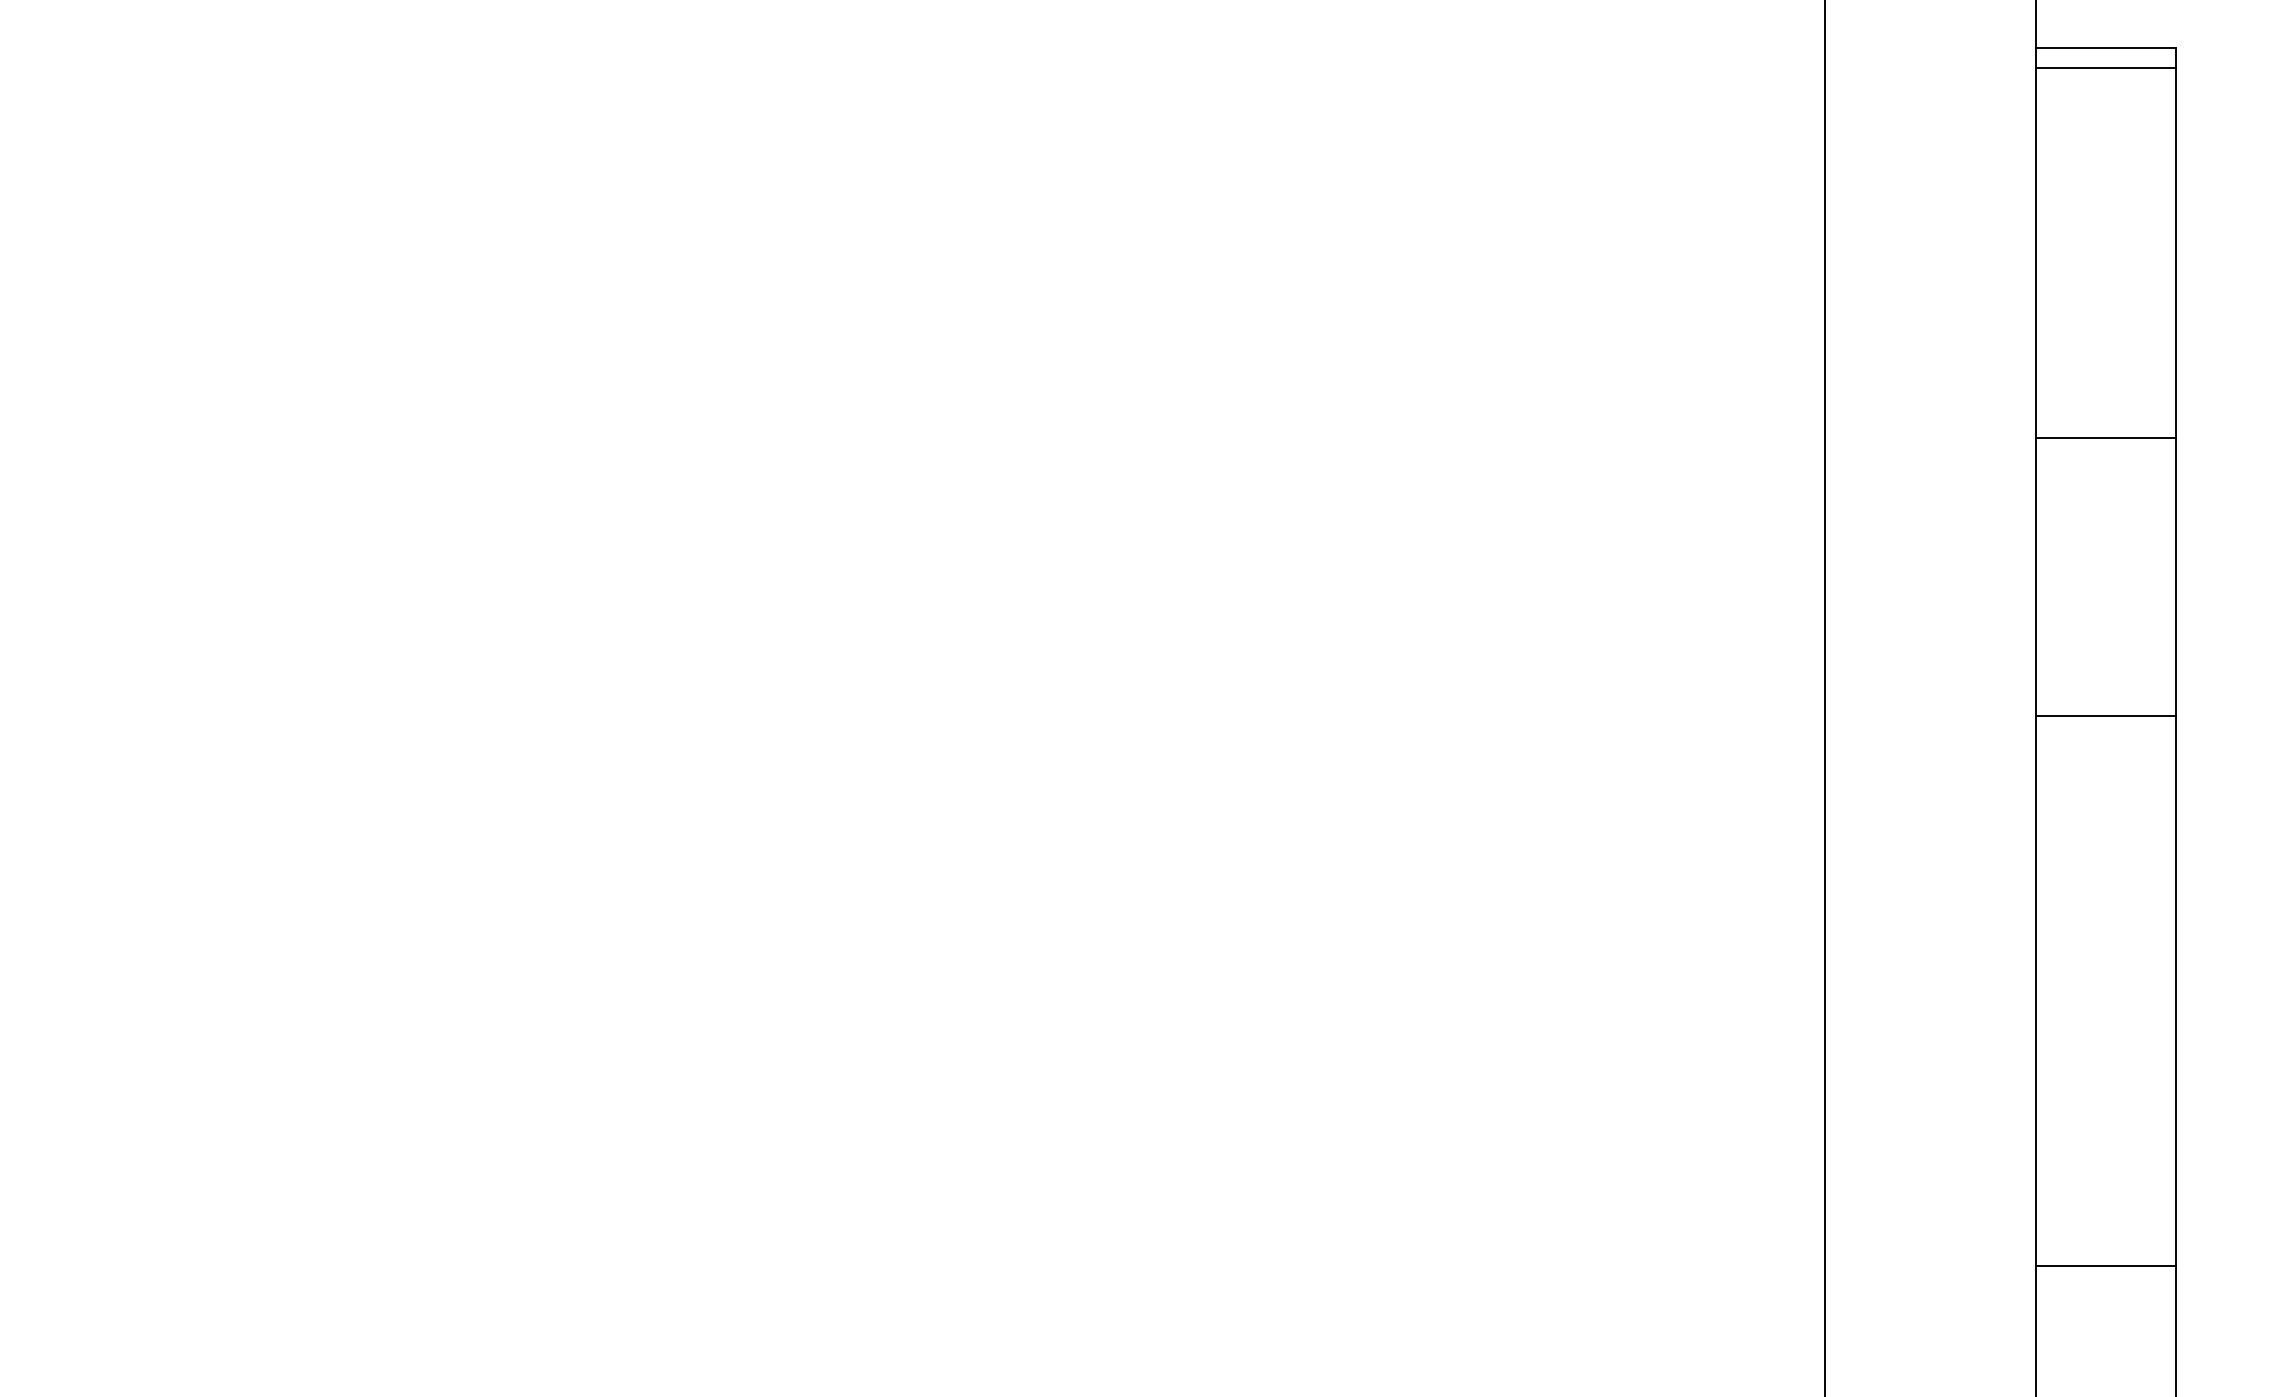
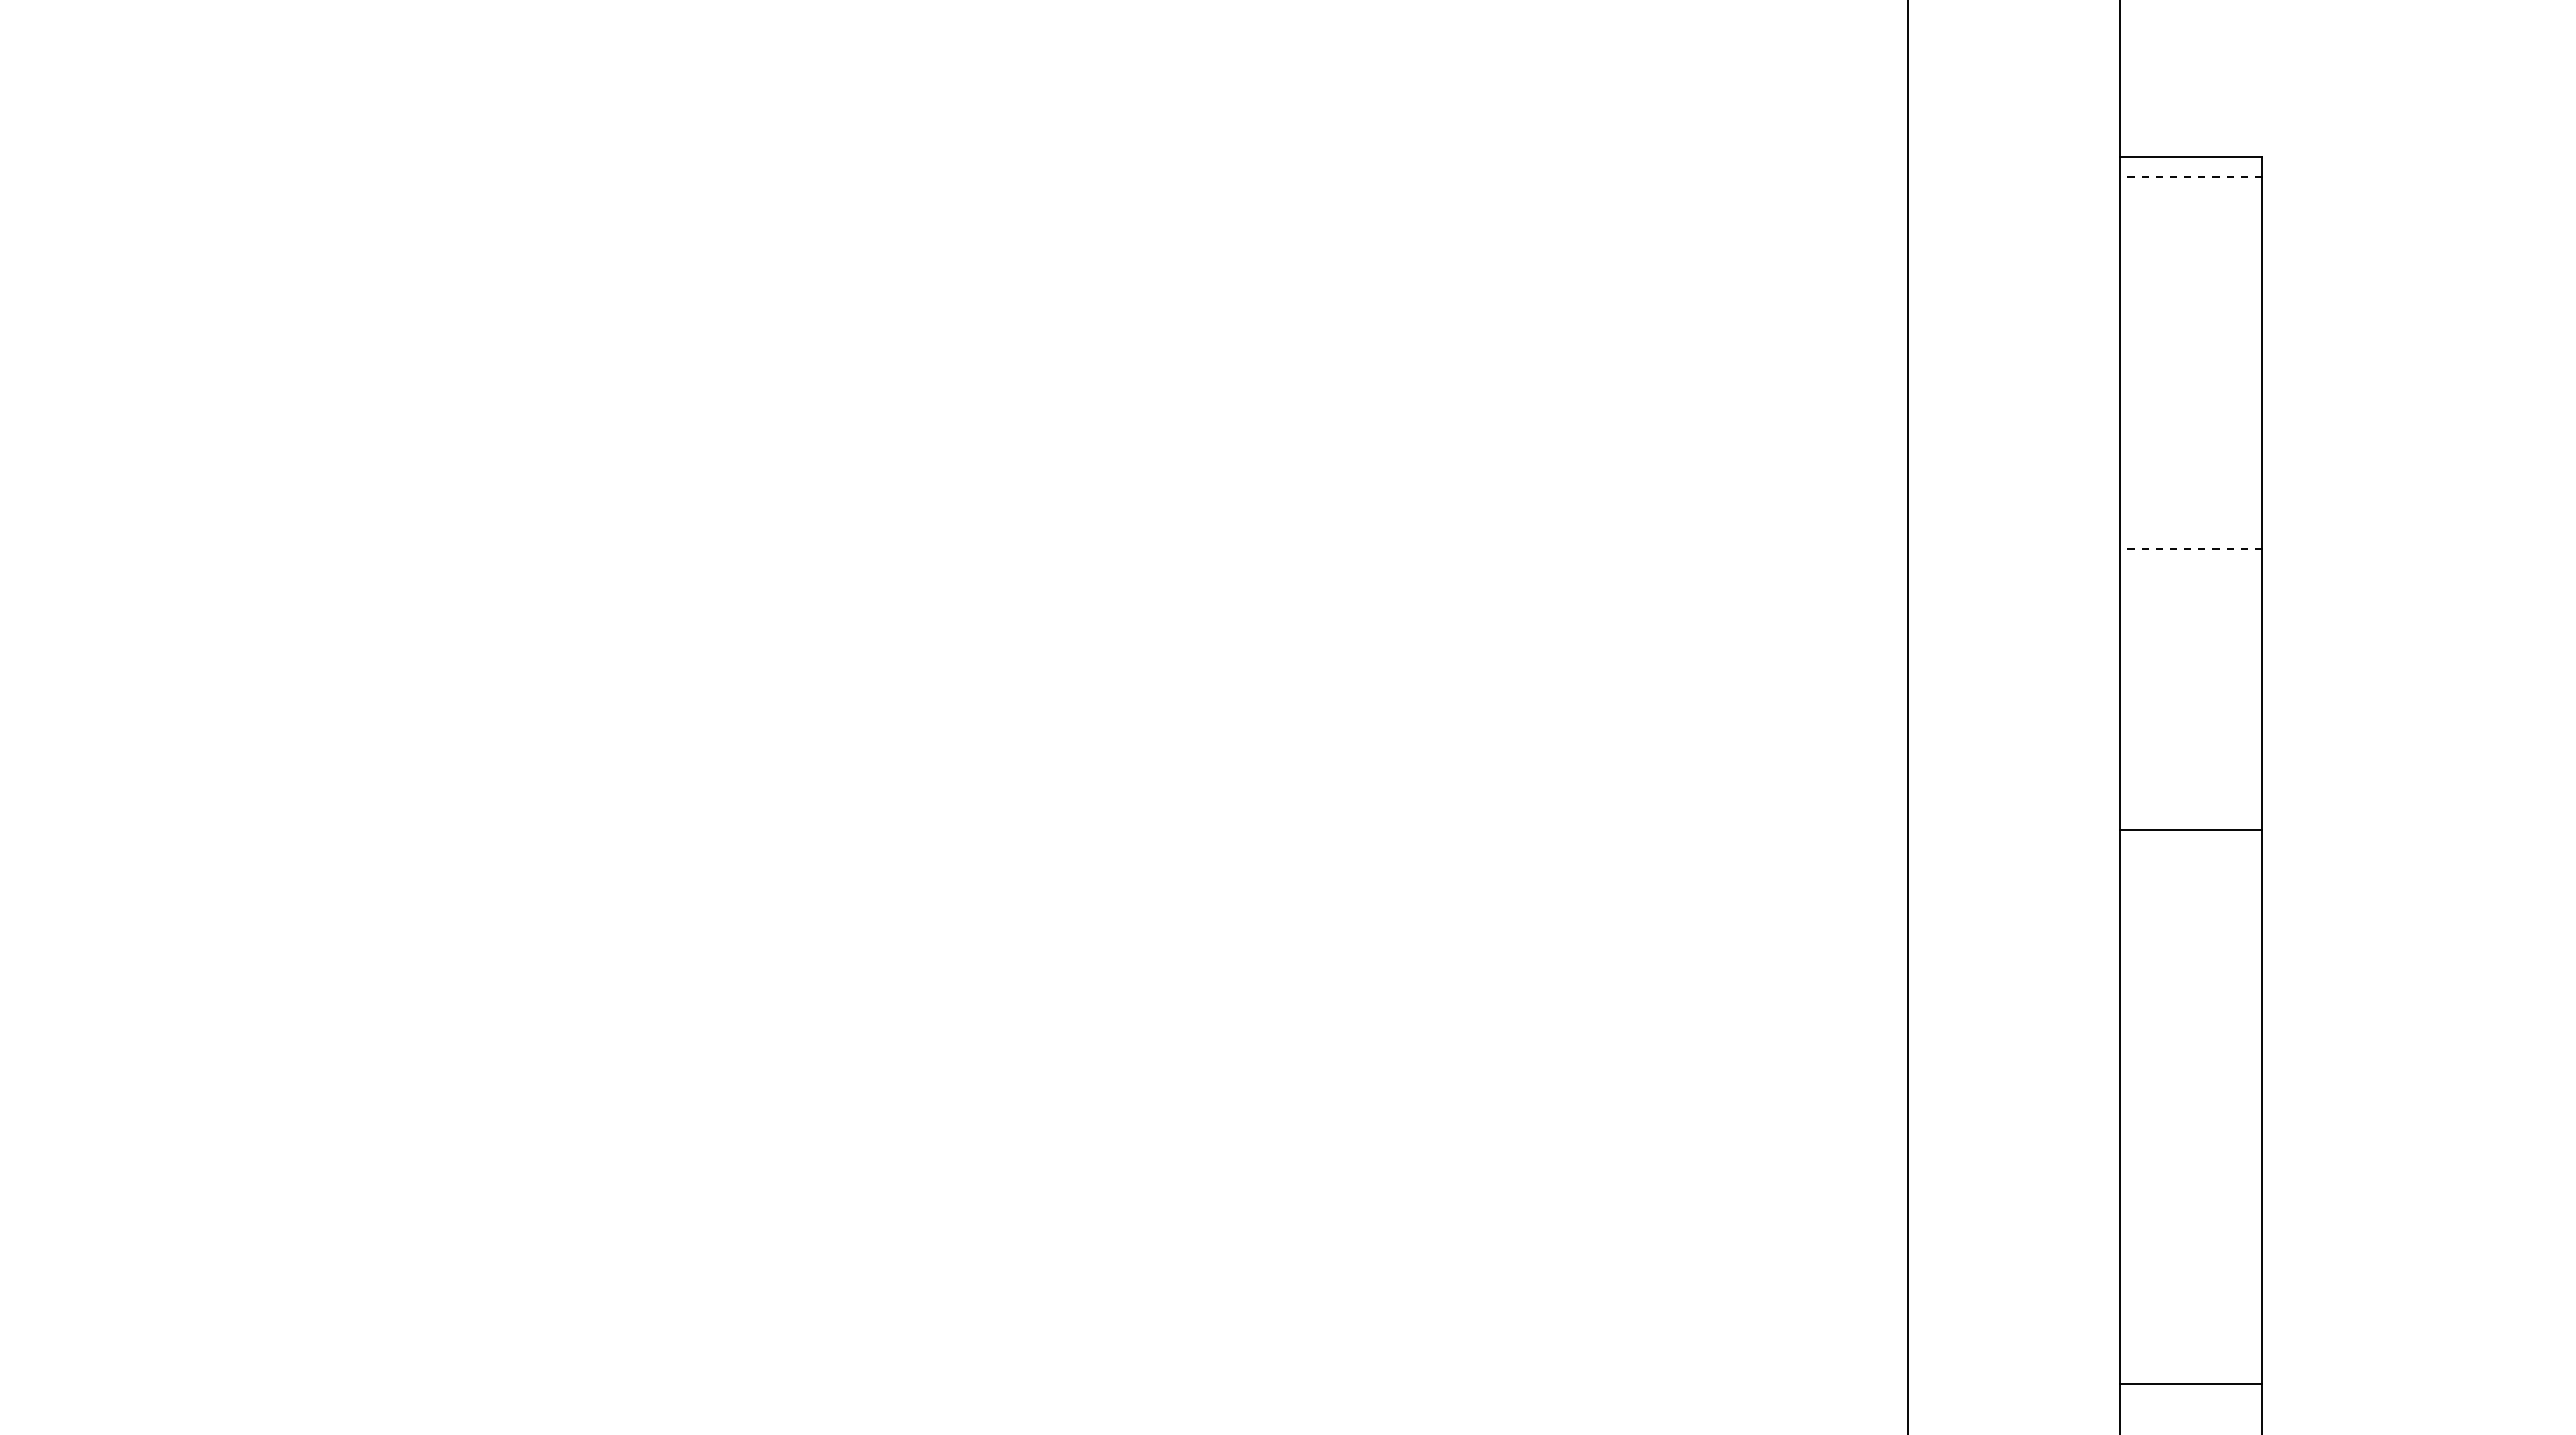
line: (2106, 67) -> (2191, 176), solid -> dashed
line: (2106, 437) -> (2191, 549), solid -> dashed

